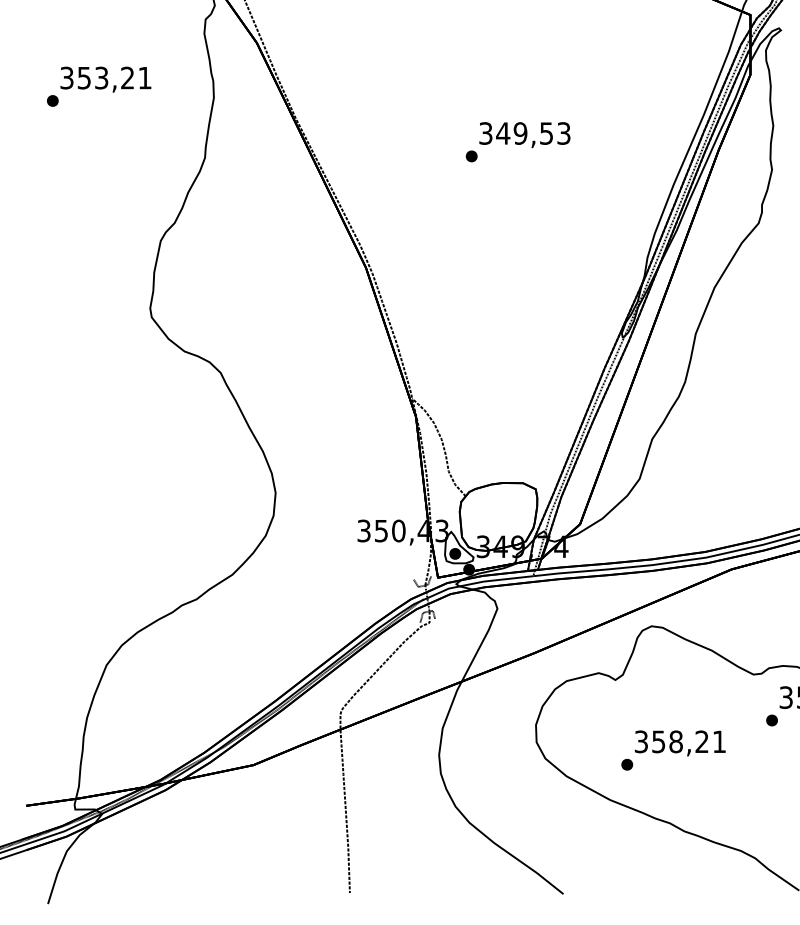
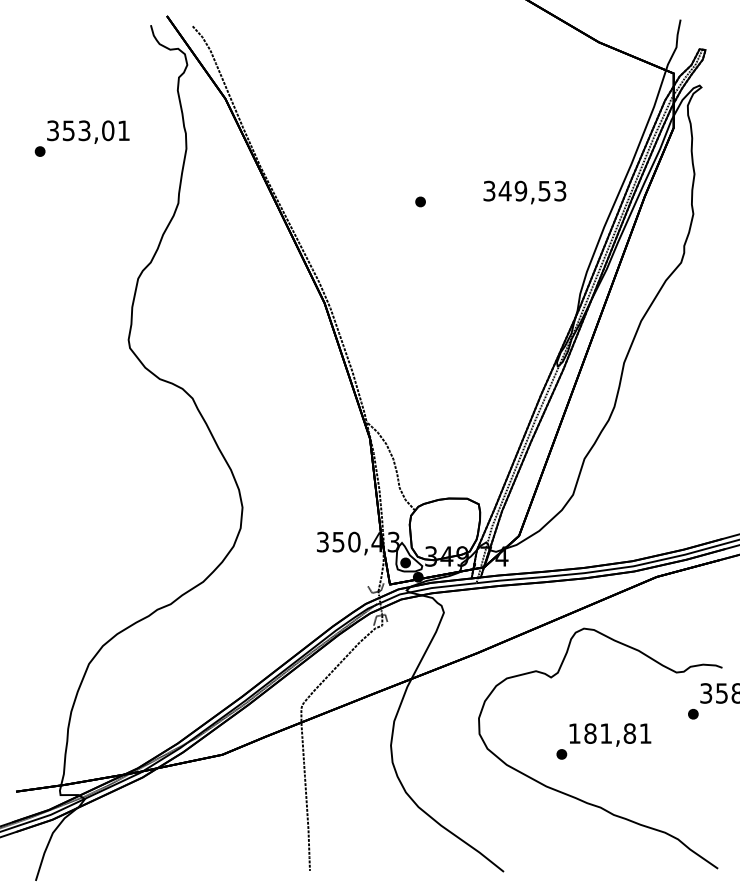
text: (128, 77) -> (108, 130), 353,21 -> 353,01
text: (524, 135) -> (524, 192), moved
text: (670, 741) -> (601, 733), 358,21 -> 181,81

